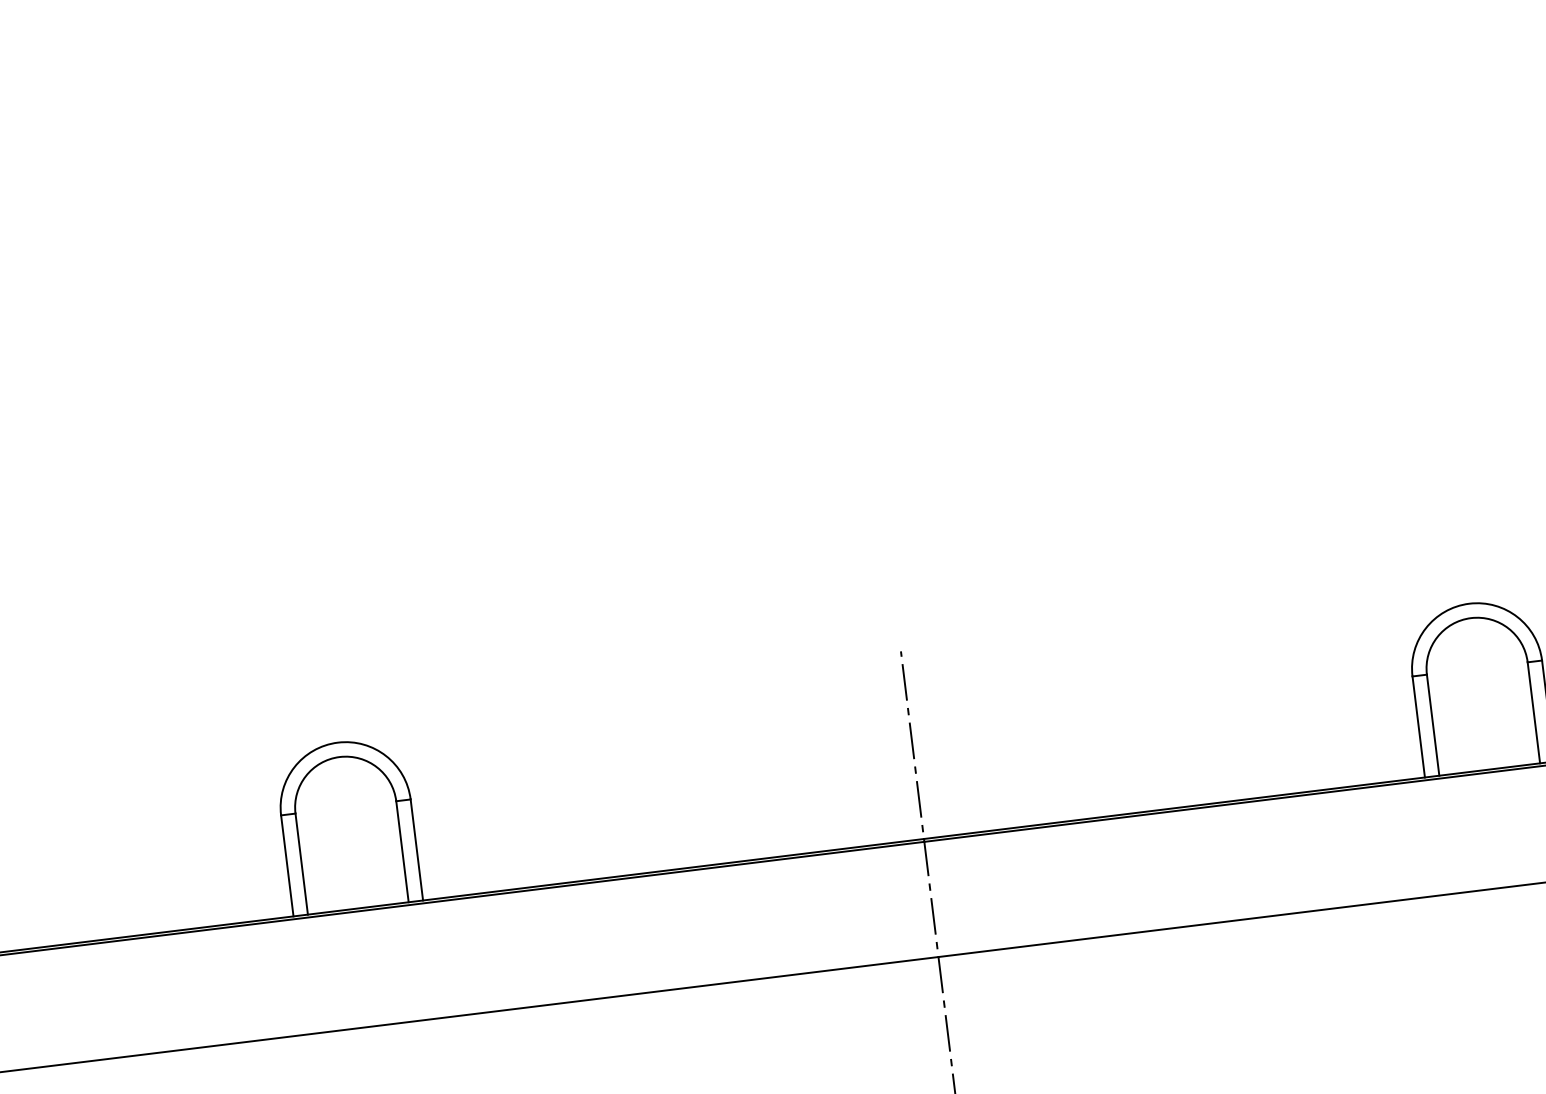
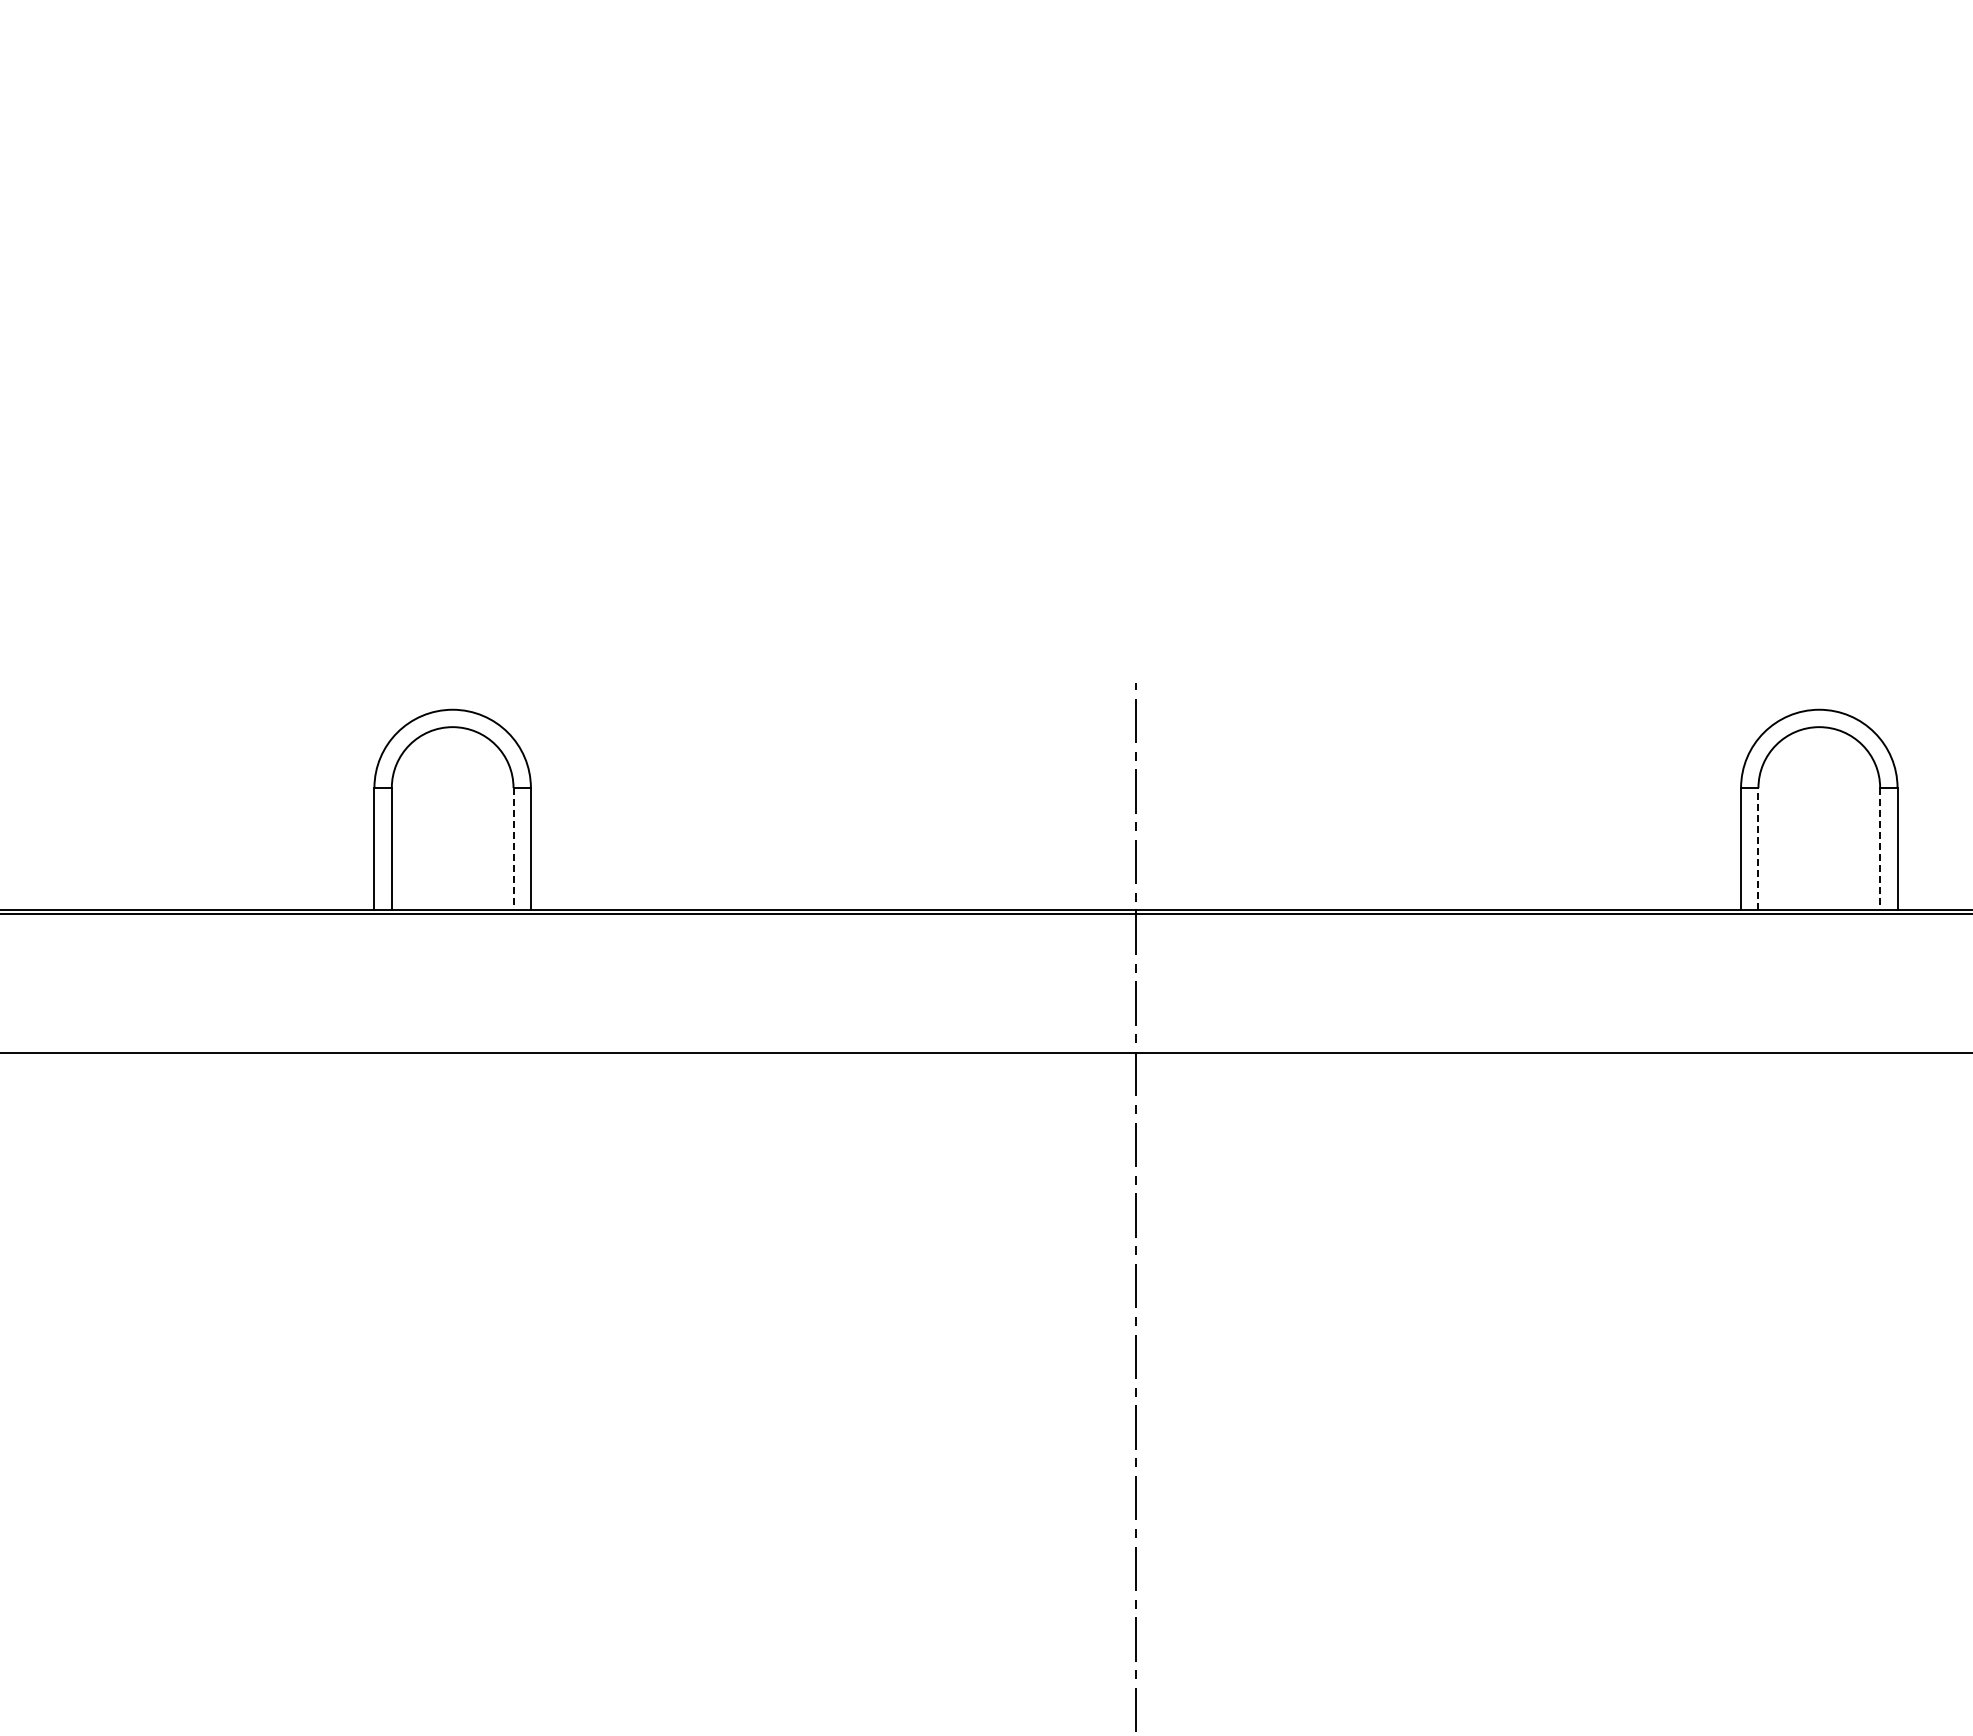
line: (1534, 713) -> (1880, 849), solid -> dashed
line: (1433, 724) -> (1758, 848), solid -> dashed
line: (402, 852) -> (513, 849), solid -> dashed

